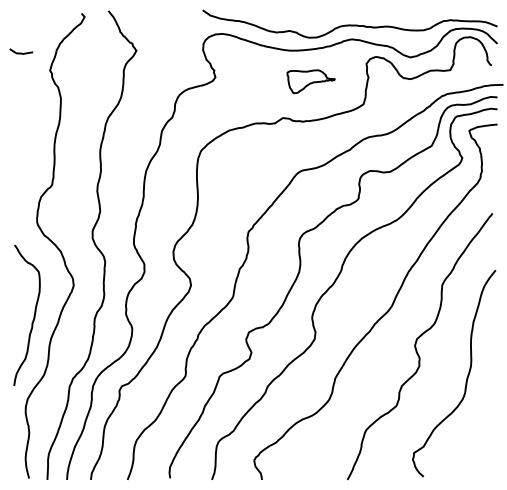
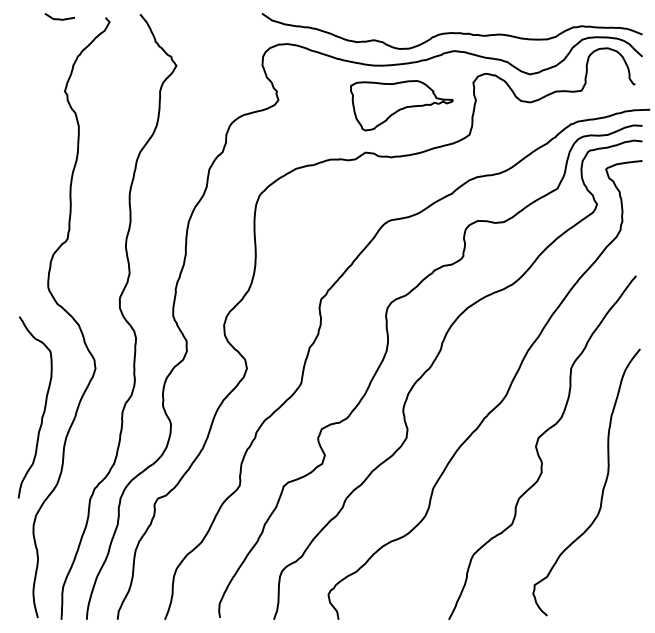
curve: (21, 52) -> (59, 18), moved
part: (310, 81) -> (401, 105), size x1.67

